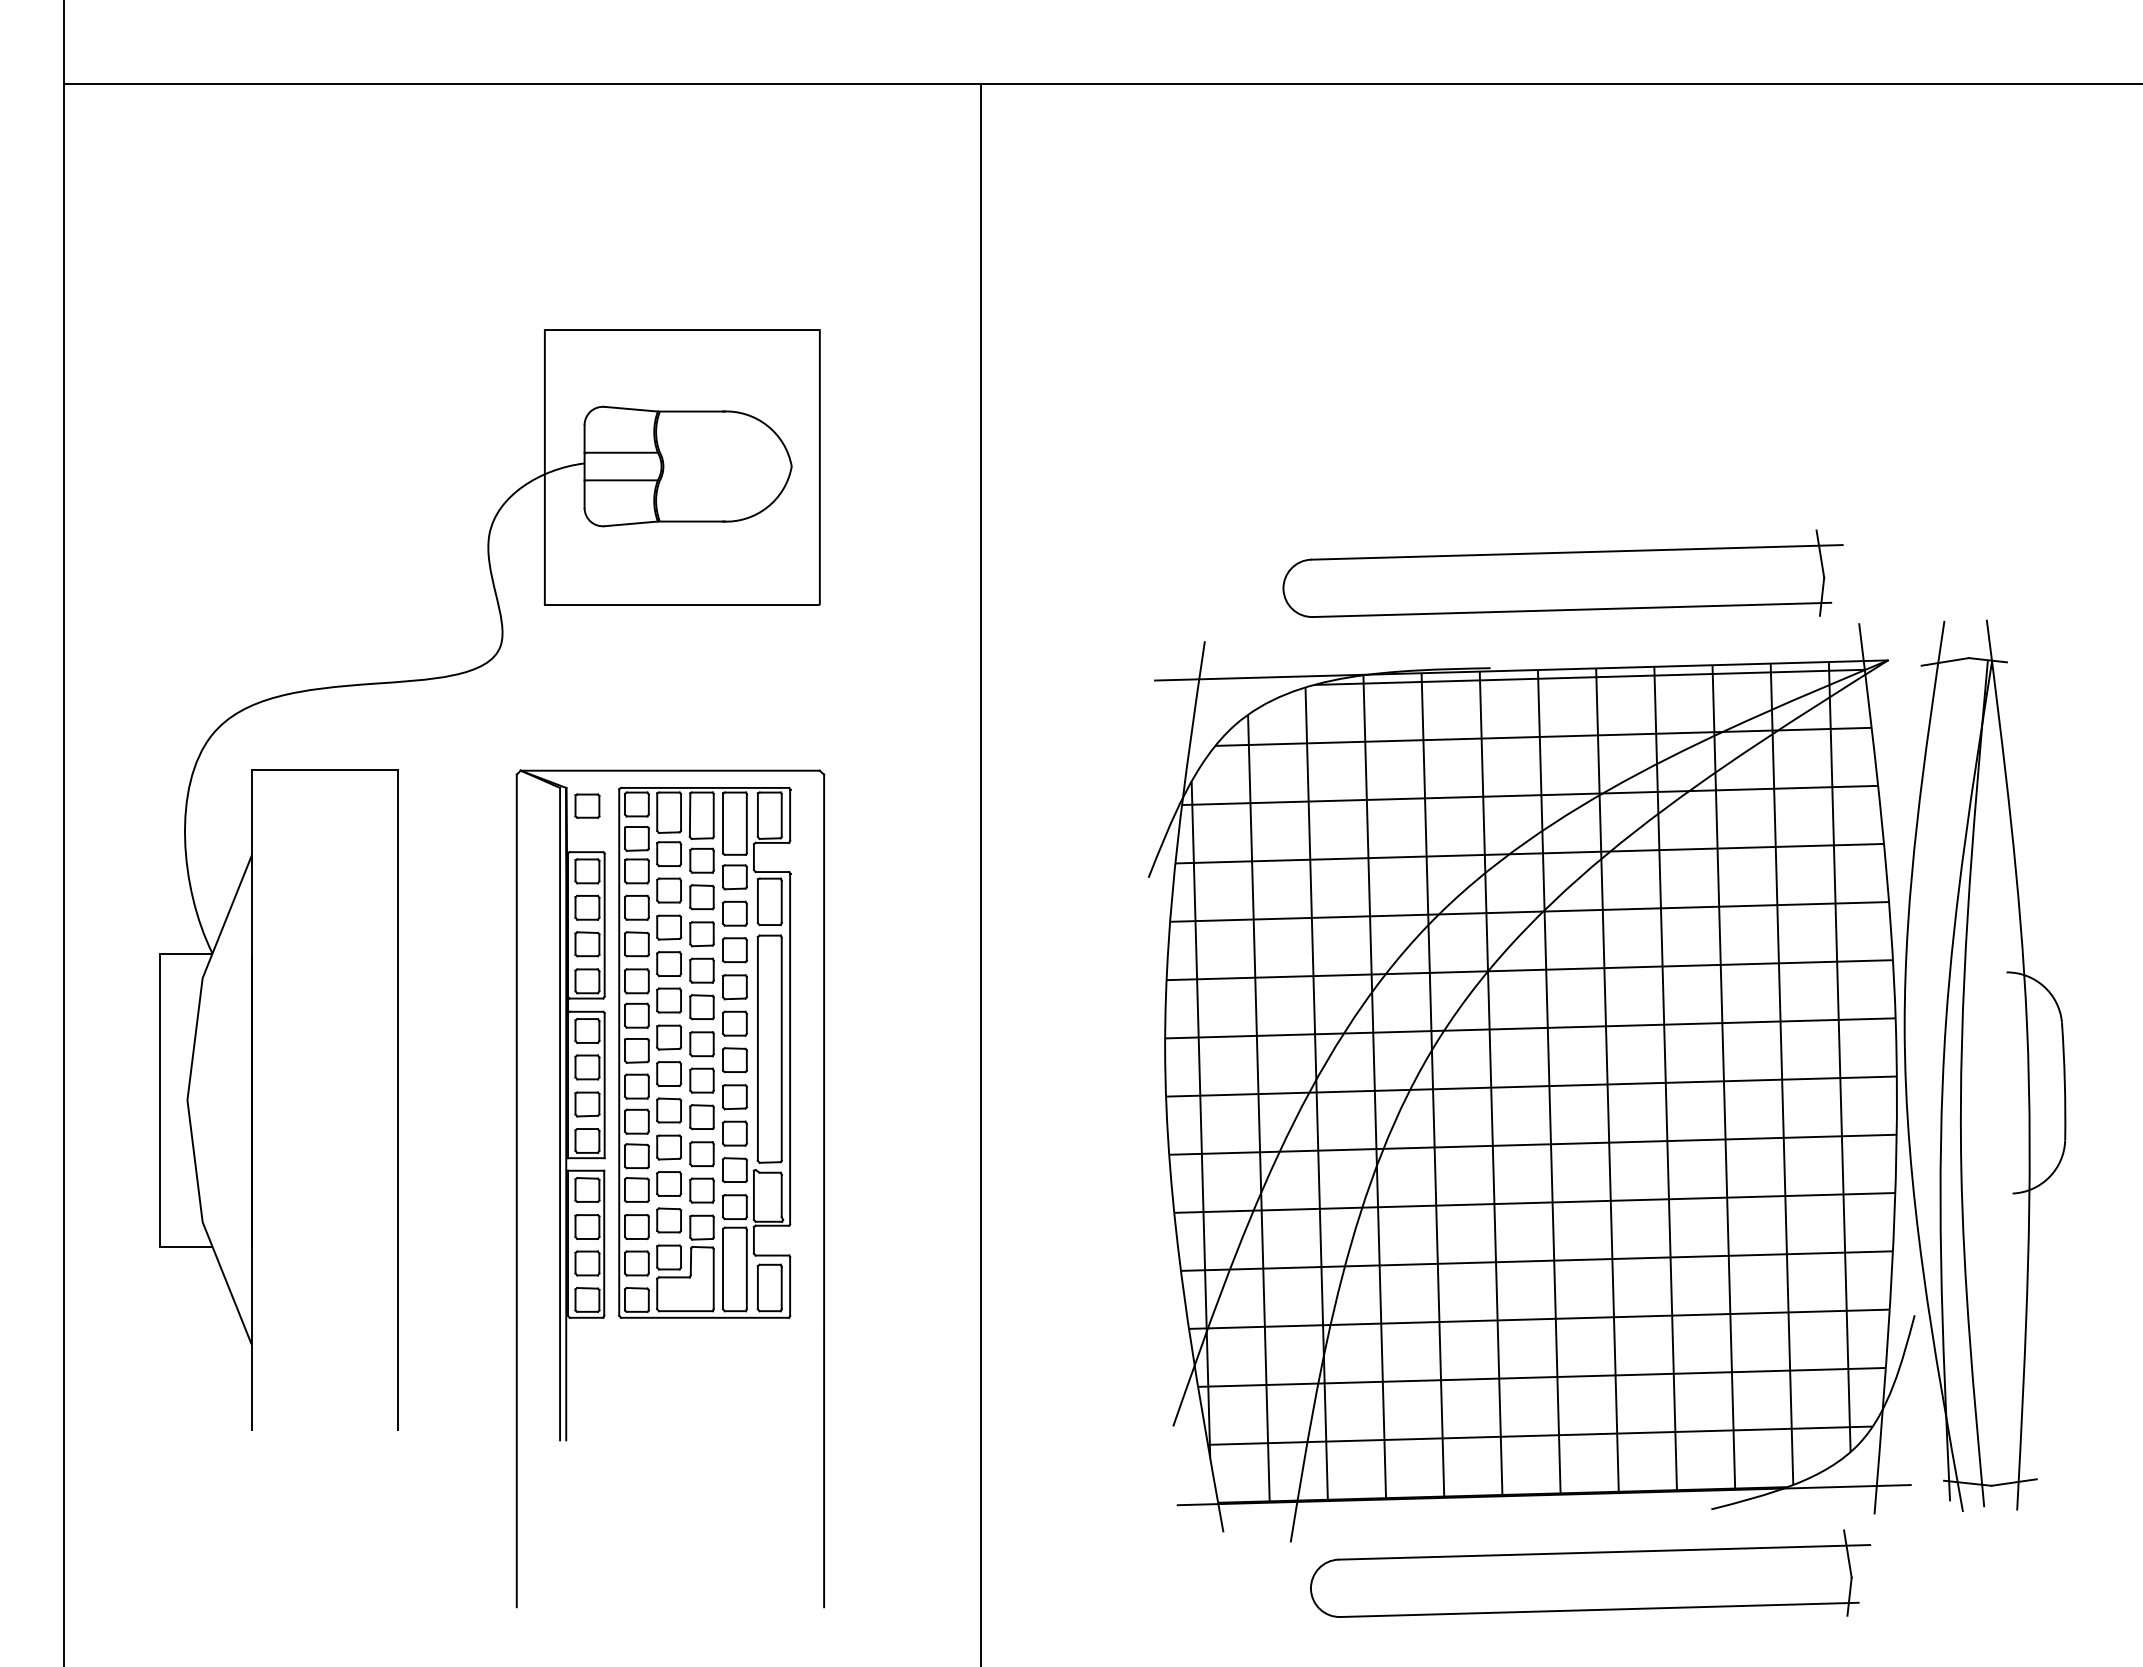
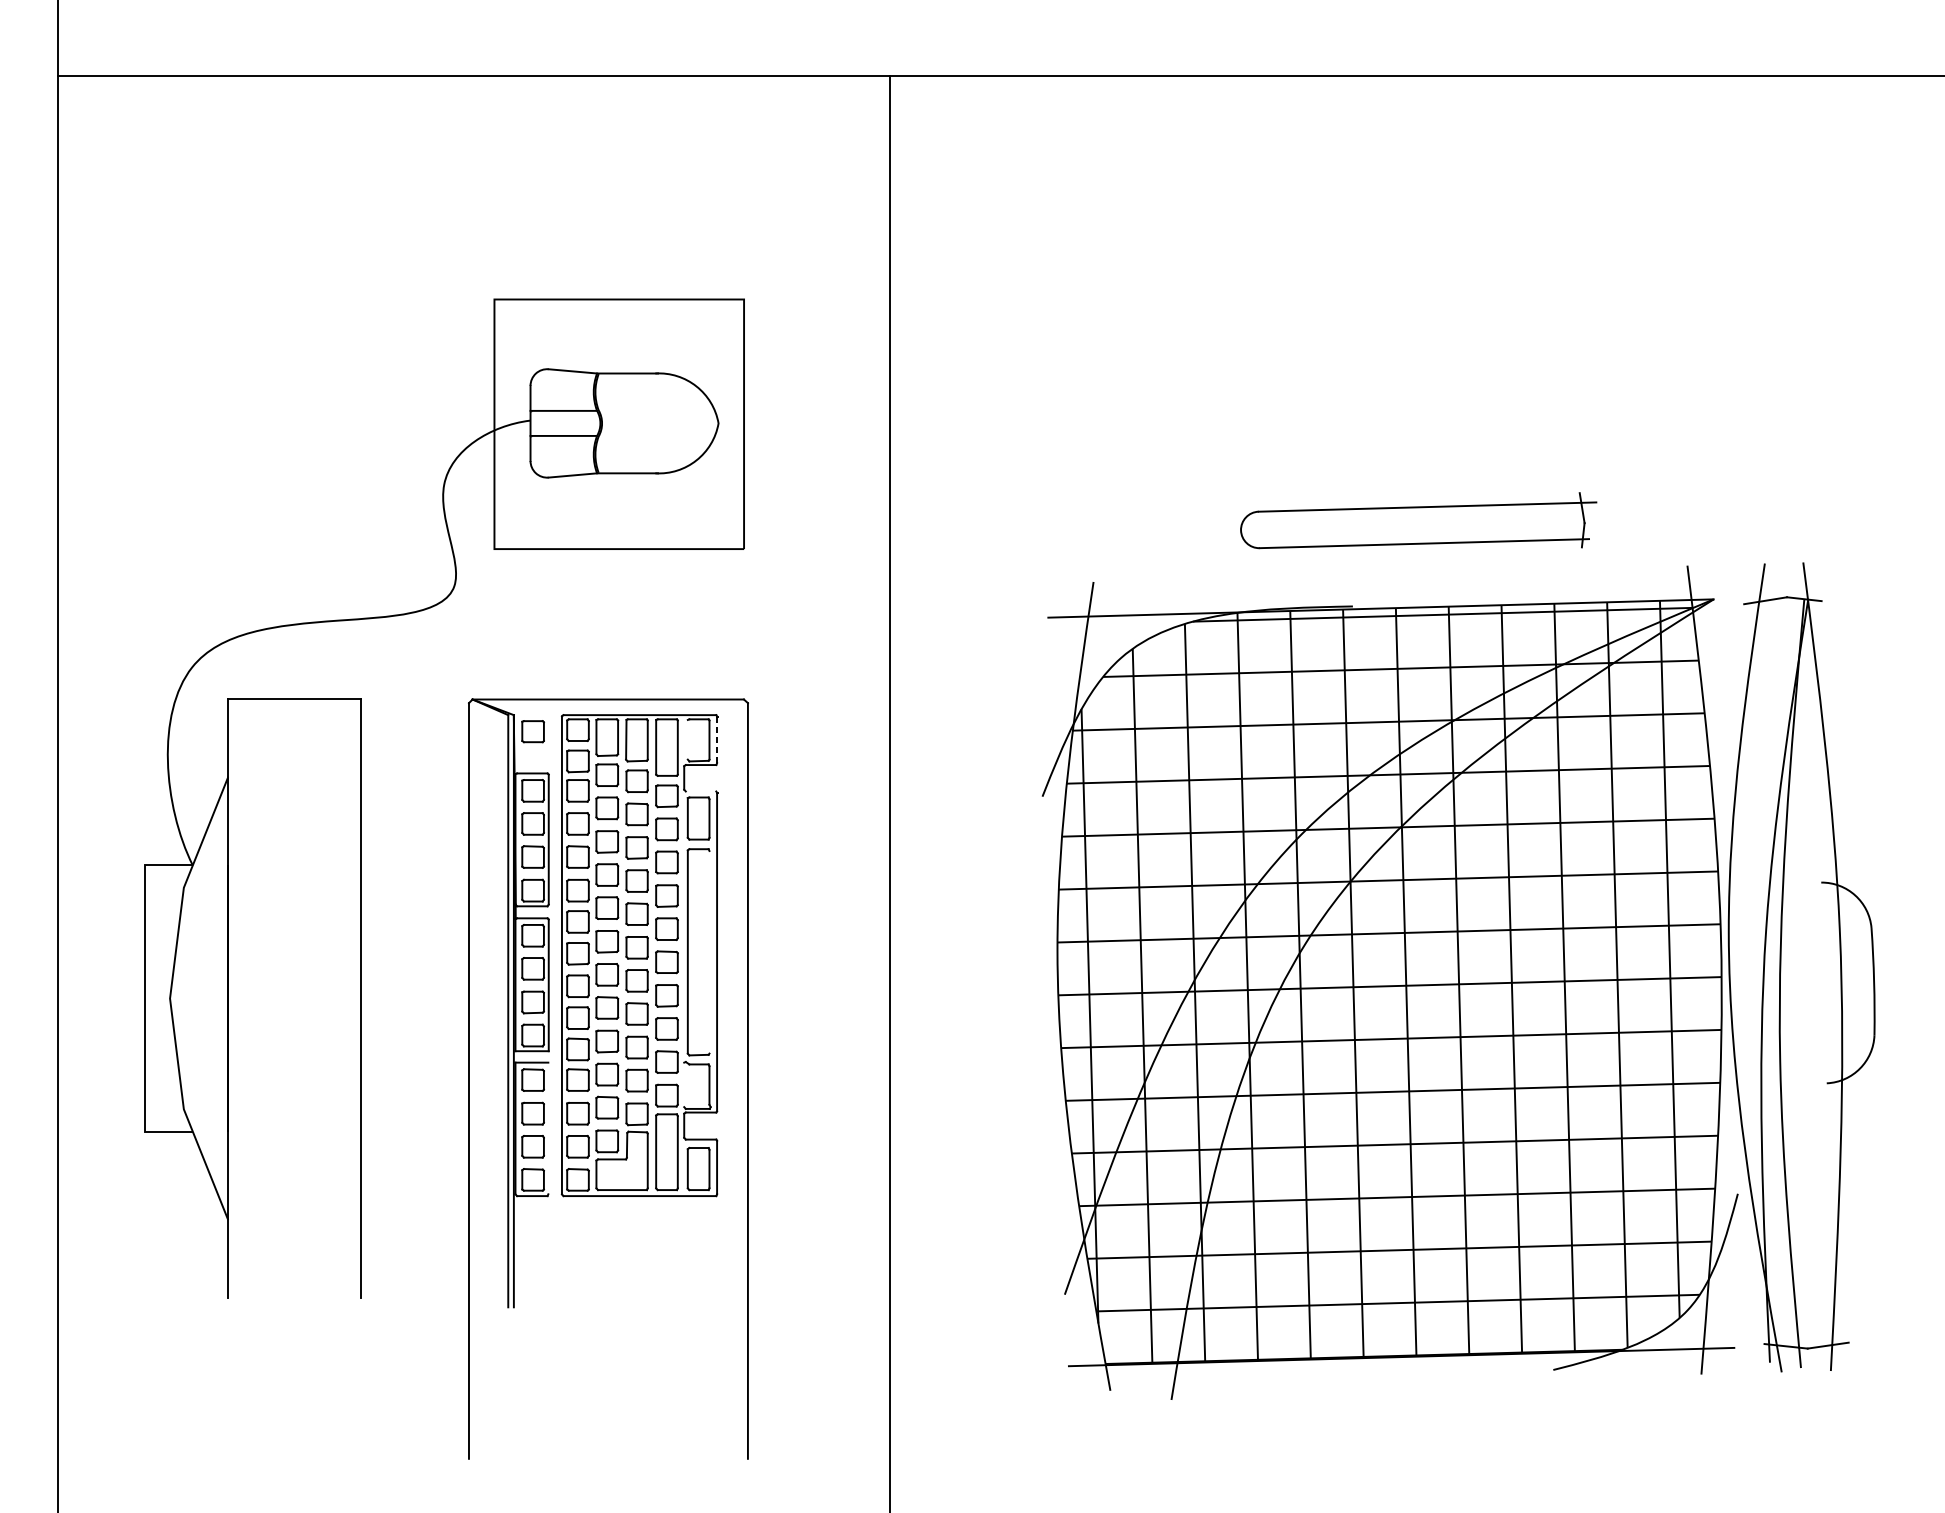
part: (1562, 573) -> (1418, 520), size x0.7
line: (757, 814) -> (687, 739), removed
line: (790, 815) -> (717, 740), solid -> dashed
line: (772, 872) -> (701, 791), removed
line: (781, 1048) -> (709, 951), removed
line: (753, 1194) -> (683, 1084), removed
line: (604, 1242) -> (548, 1127), removed
part: (1590, 1573) -> (1443, 1428), removed

